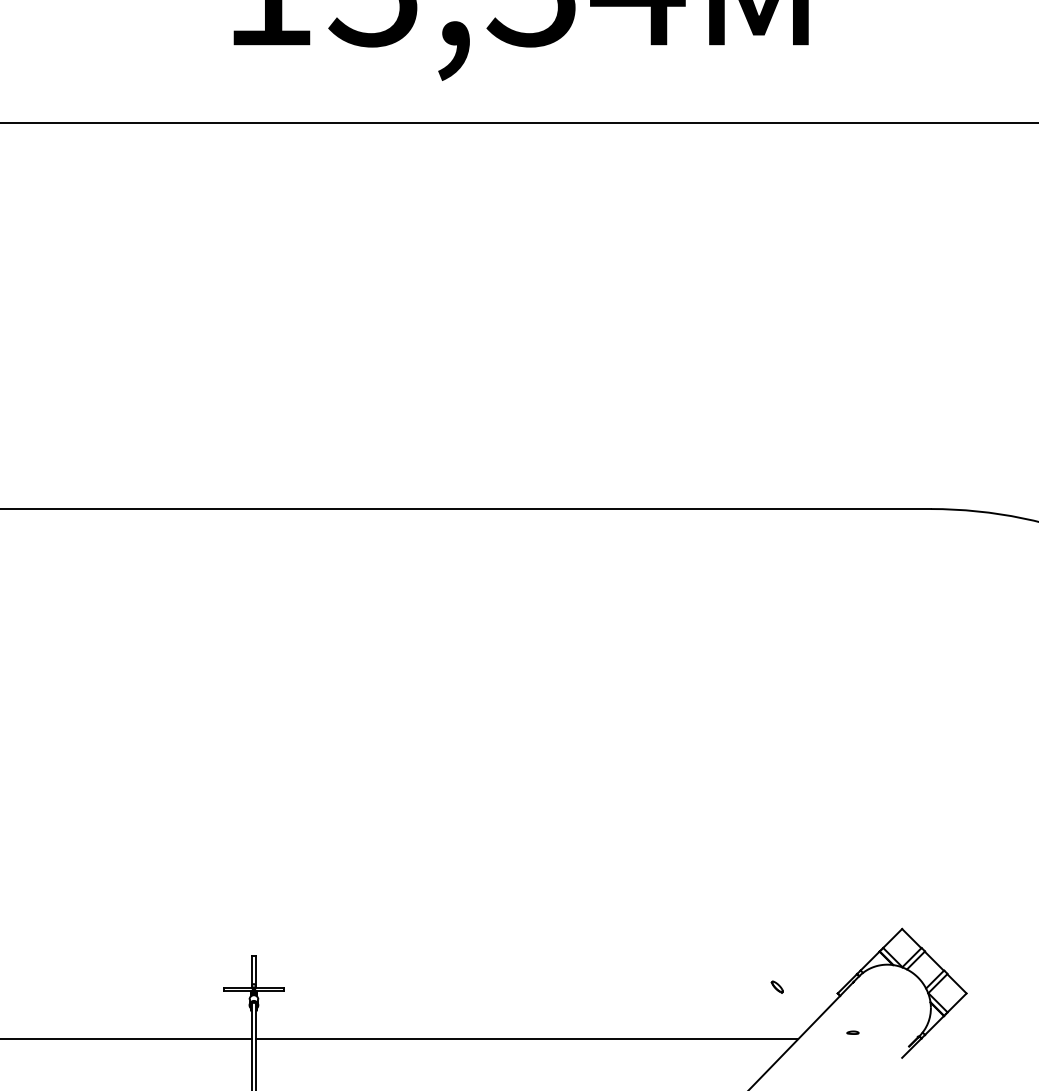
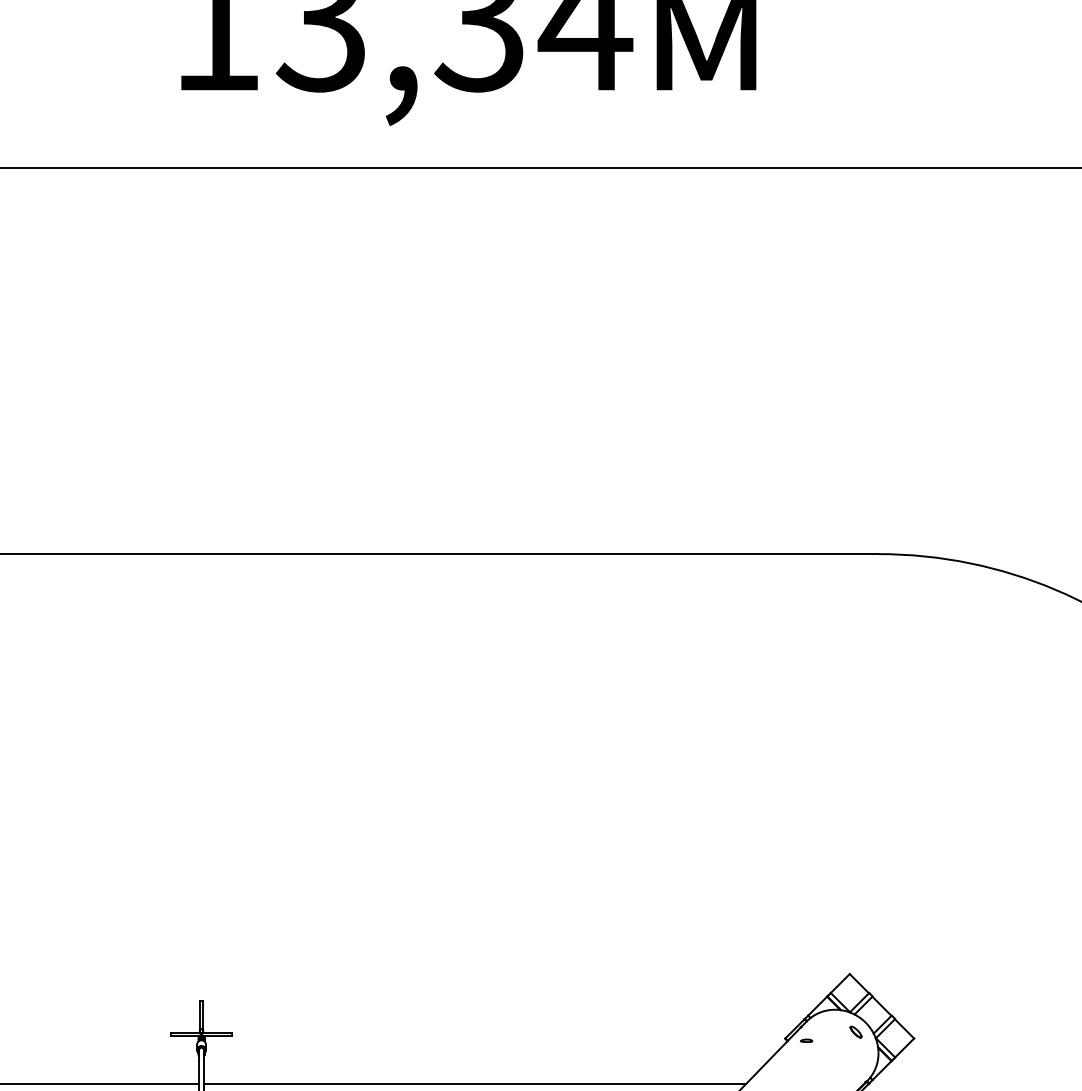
part: (776, 986) -> (855, 1031), moved
part: (852, 1032) -> (806, 1040), moved

